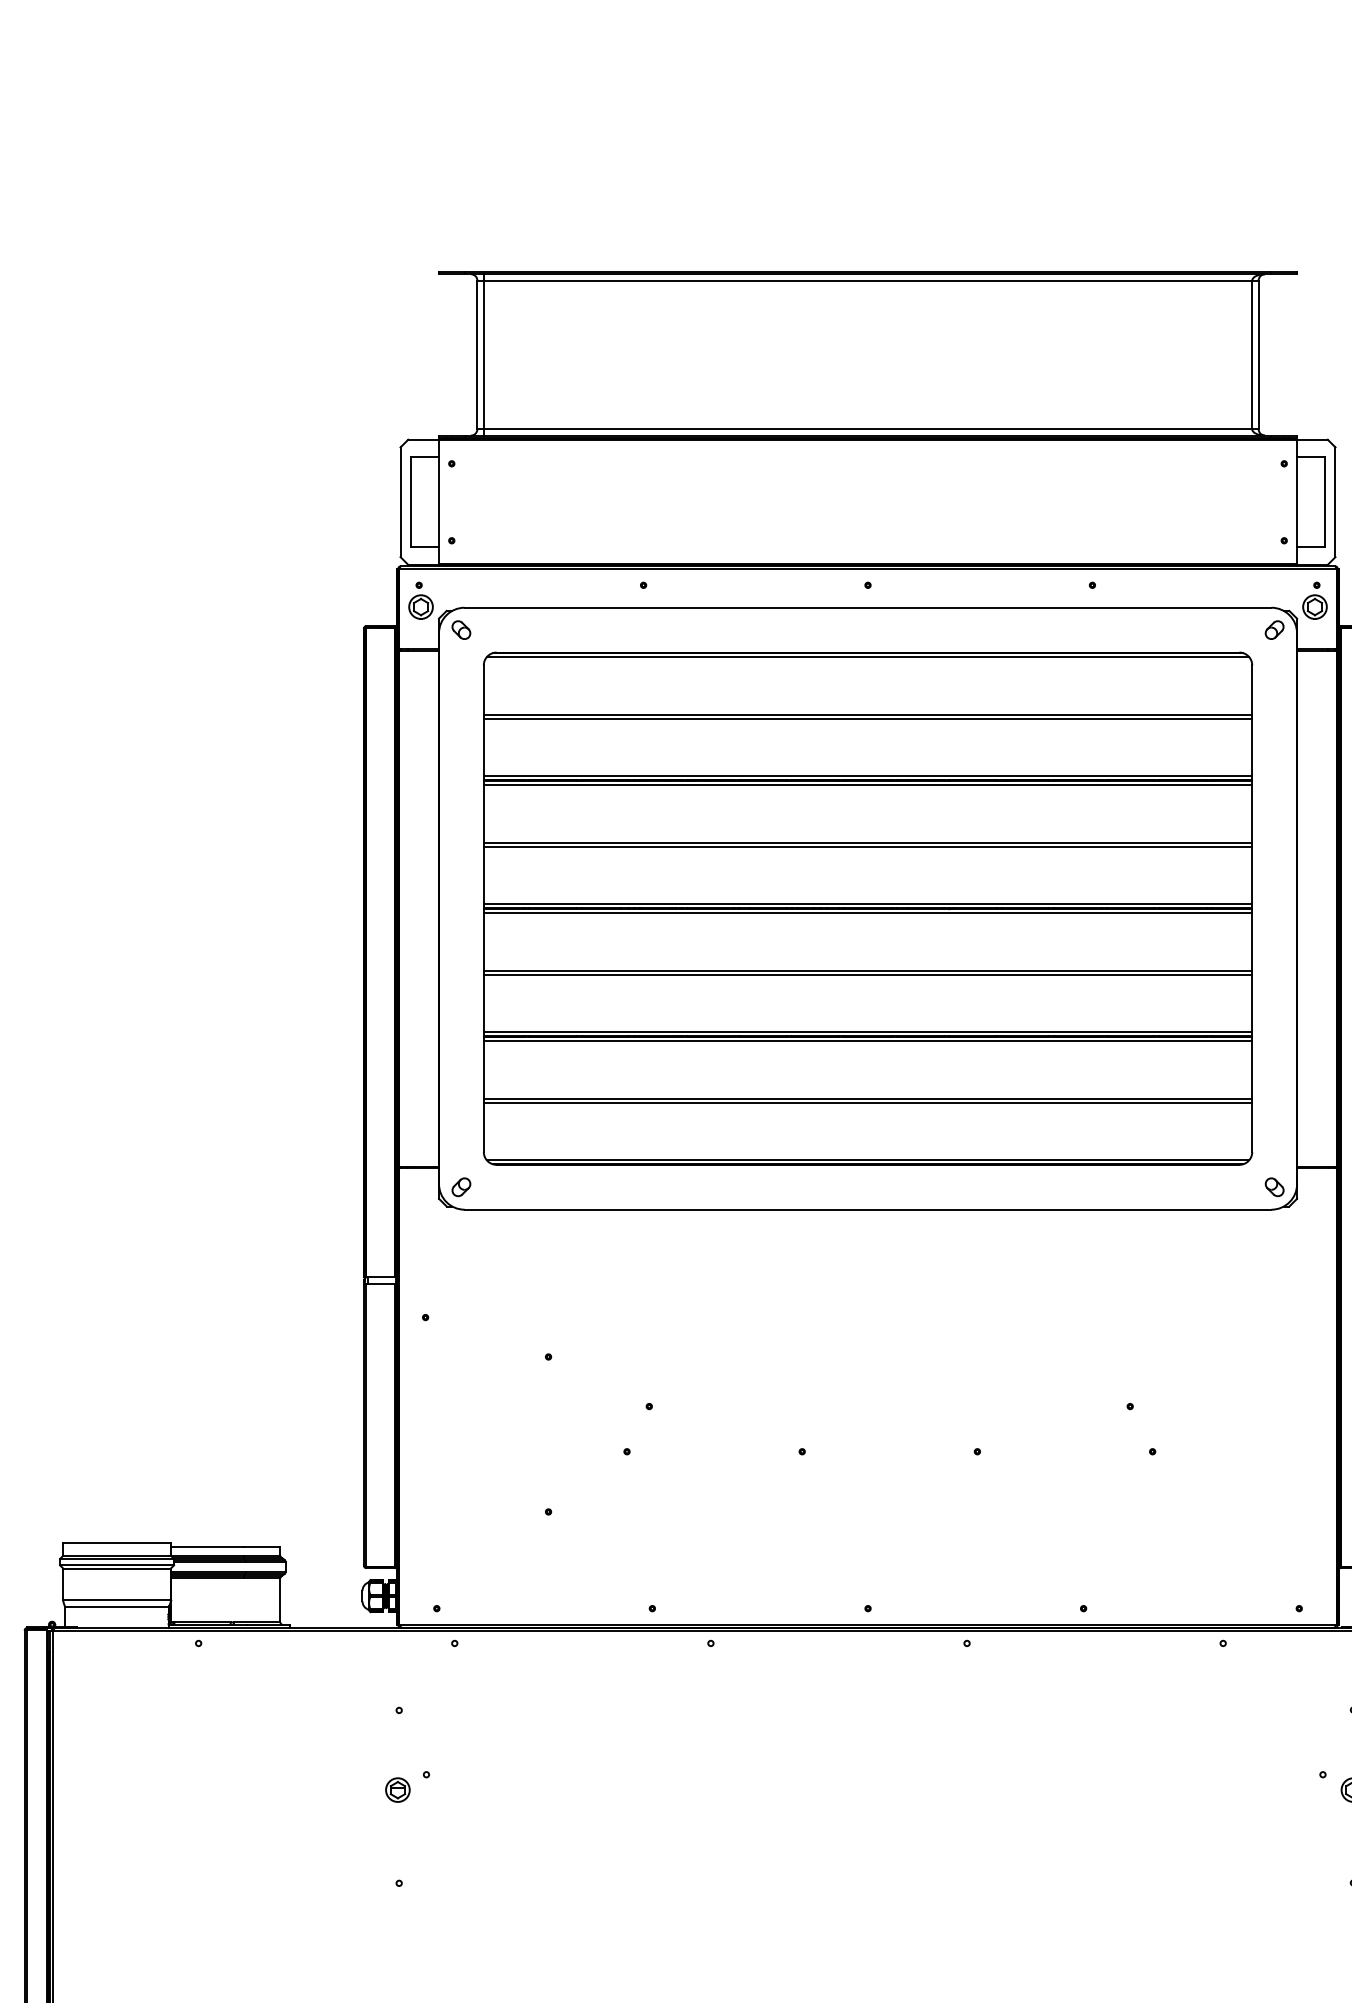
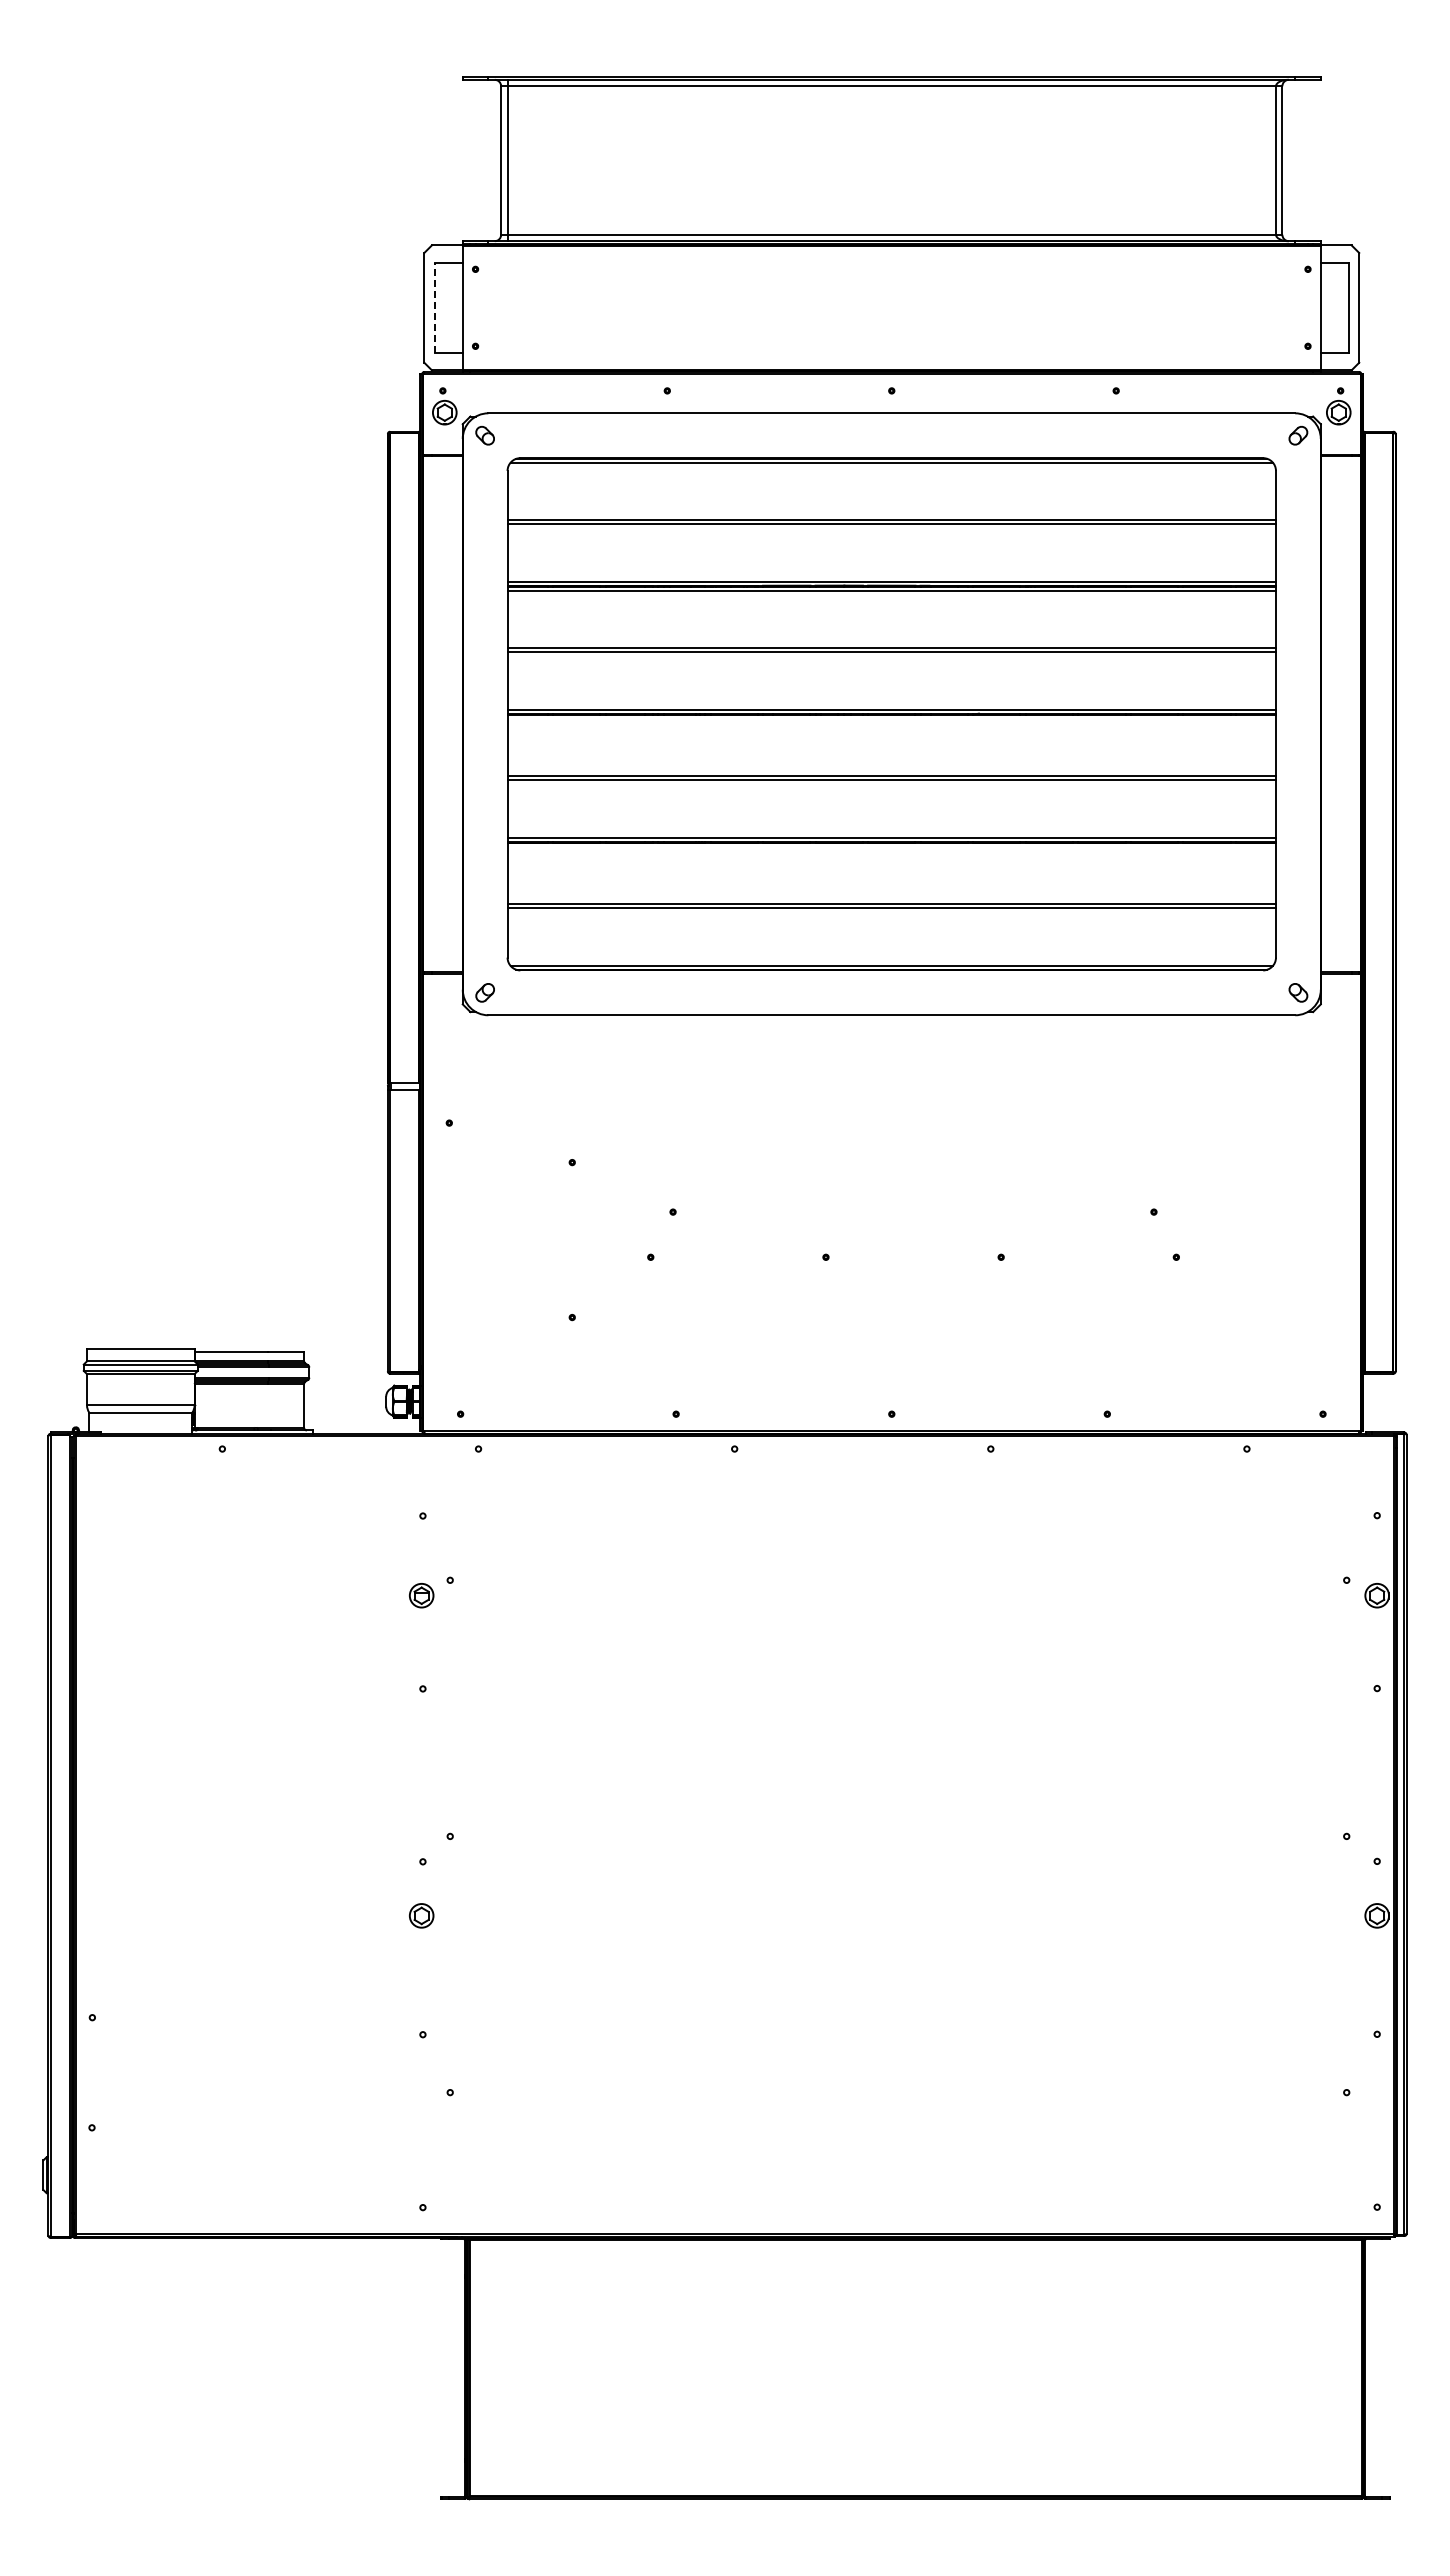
line: (410, 501) -> (434, 307), solid -> dashed
line: (867, 912) -> (891, 718), removed
line: (867, 1040) -> (891, 846), removed

